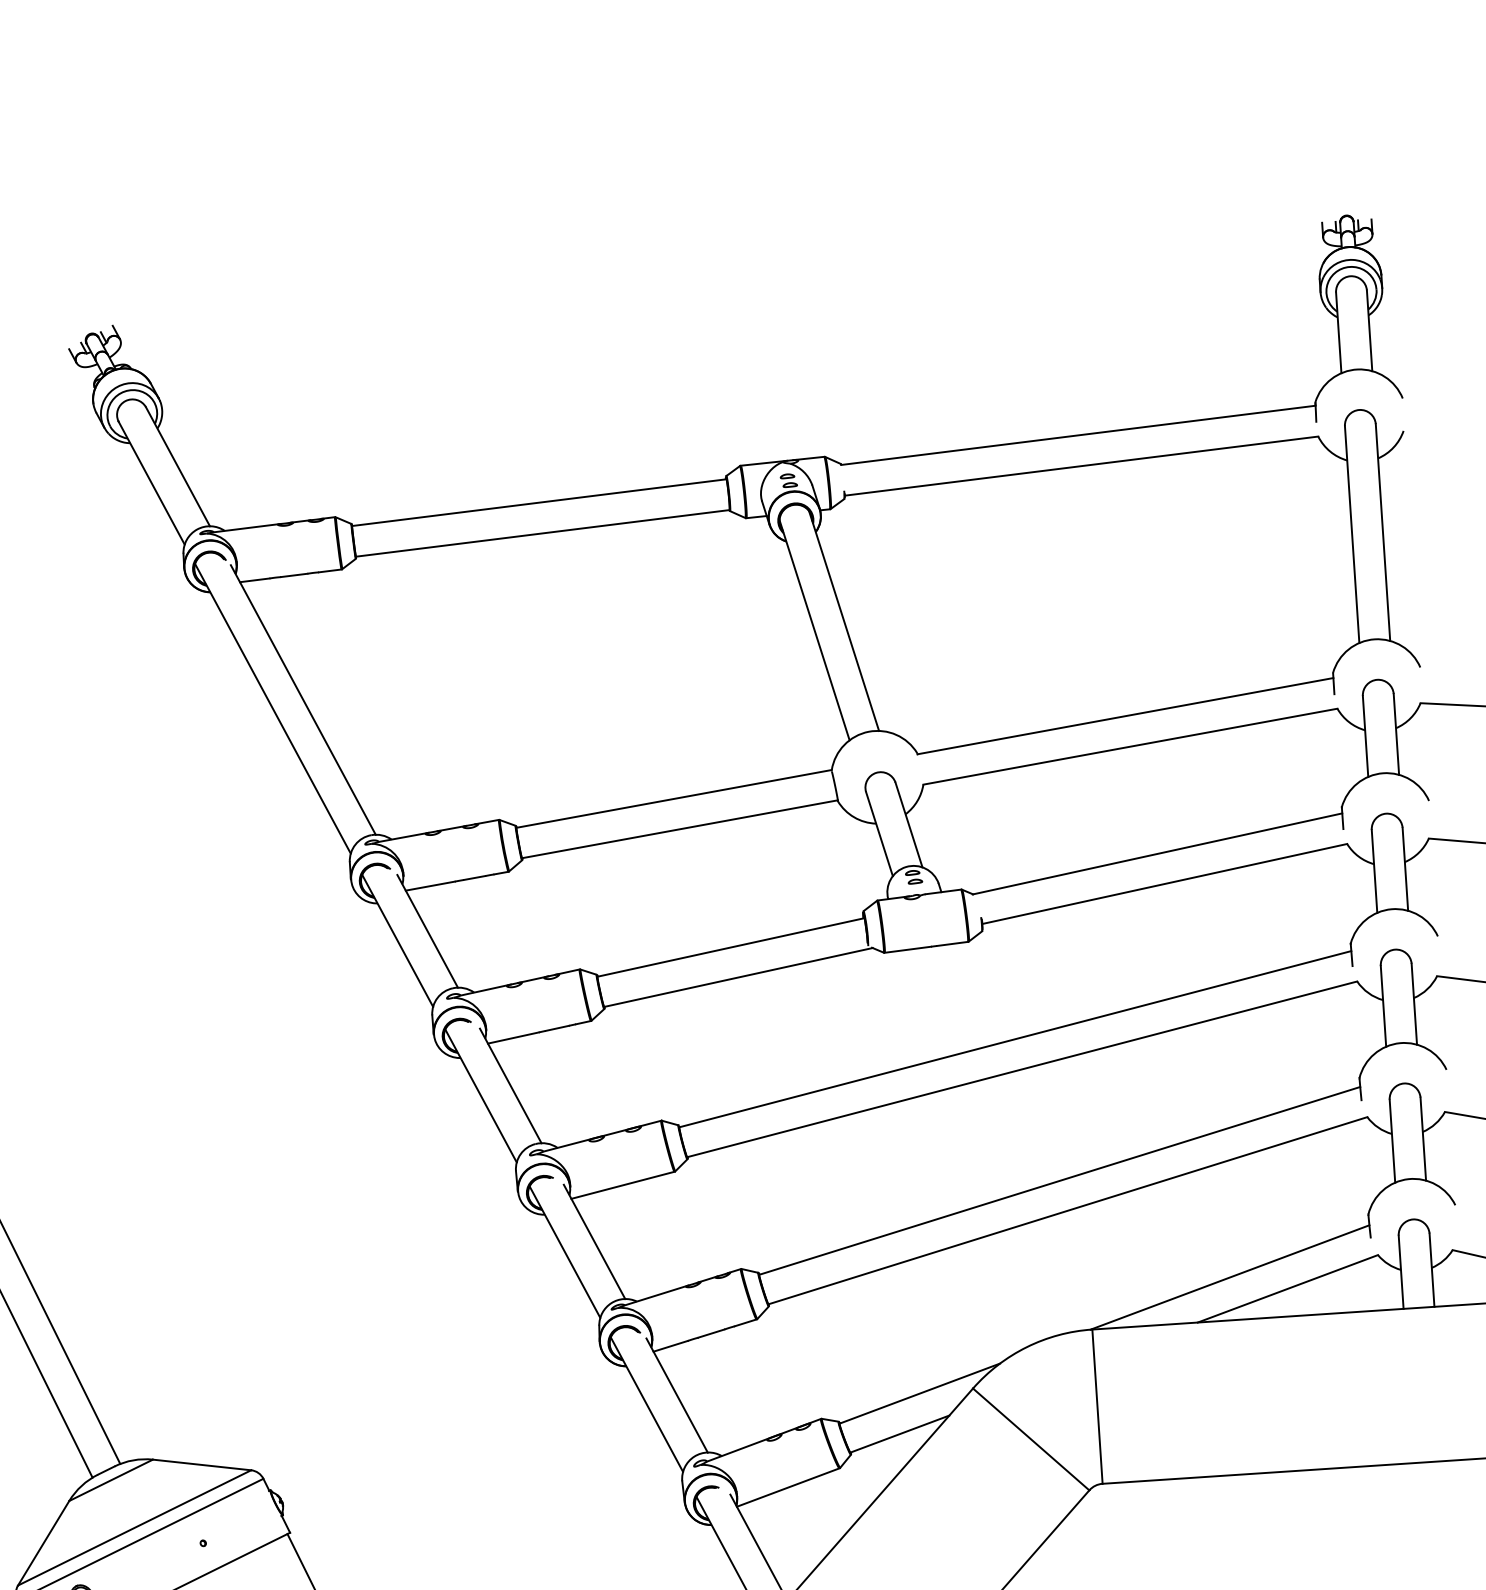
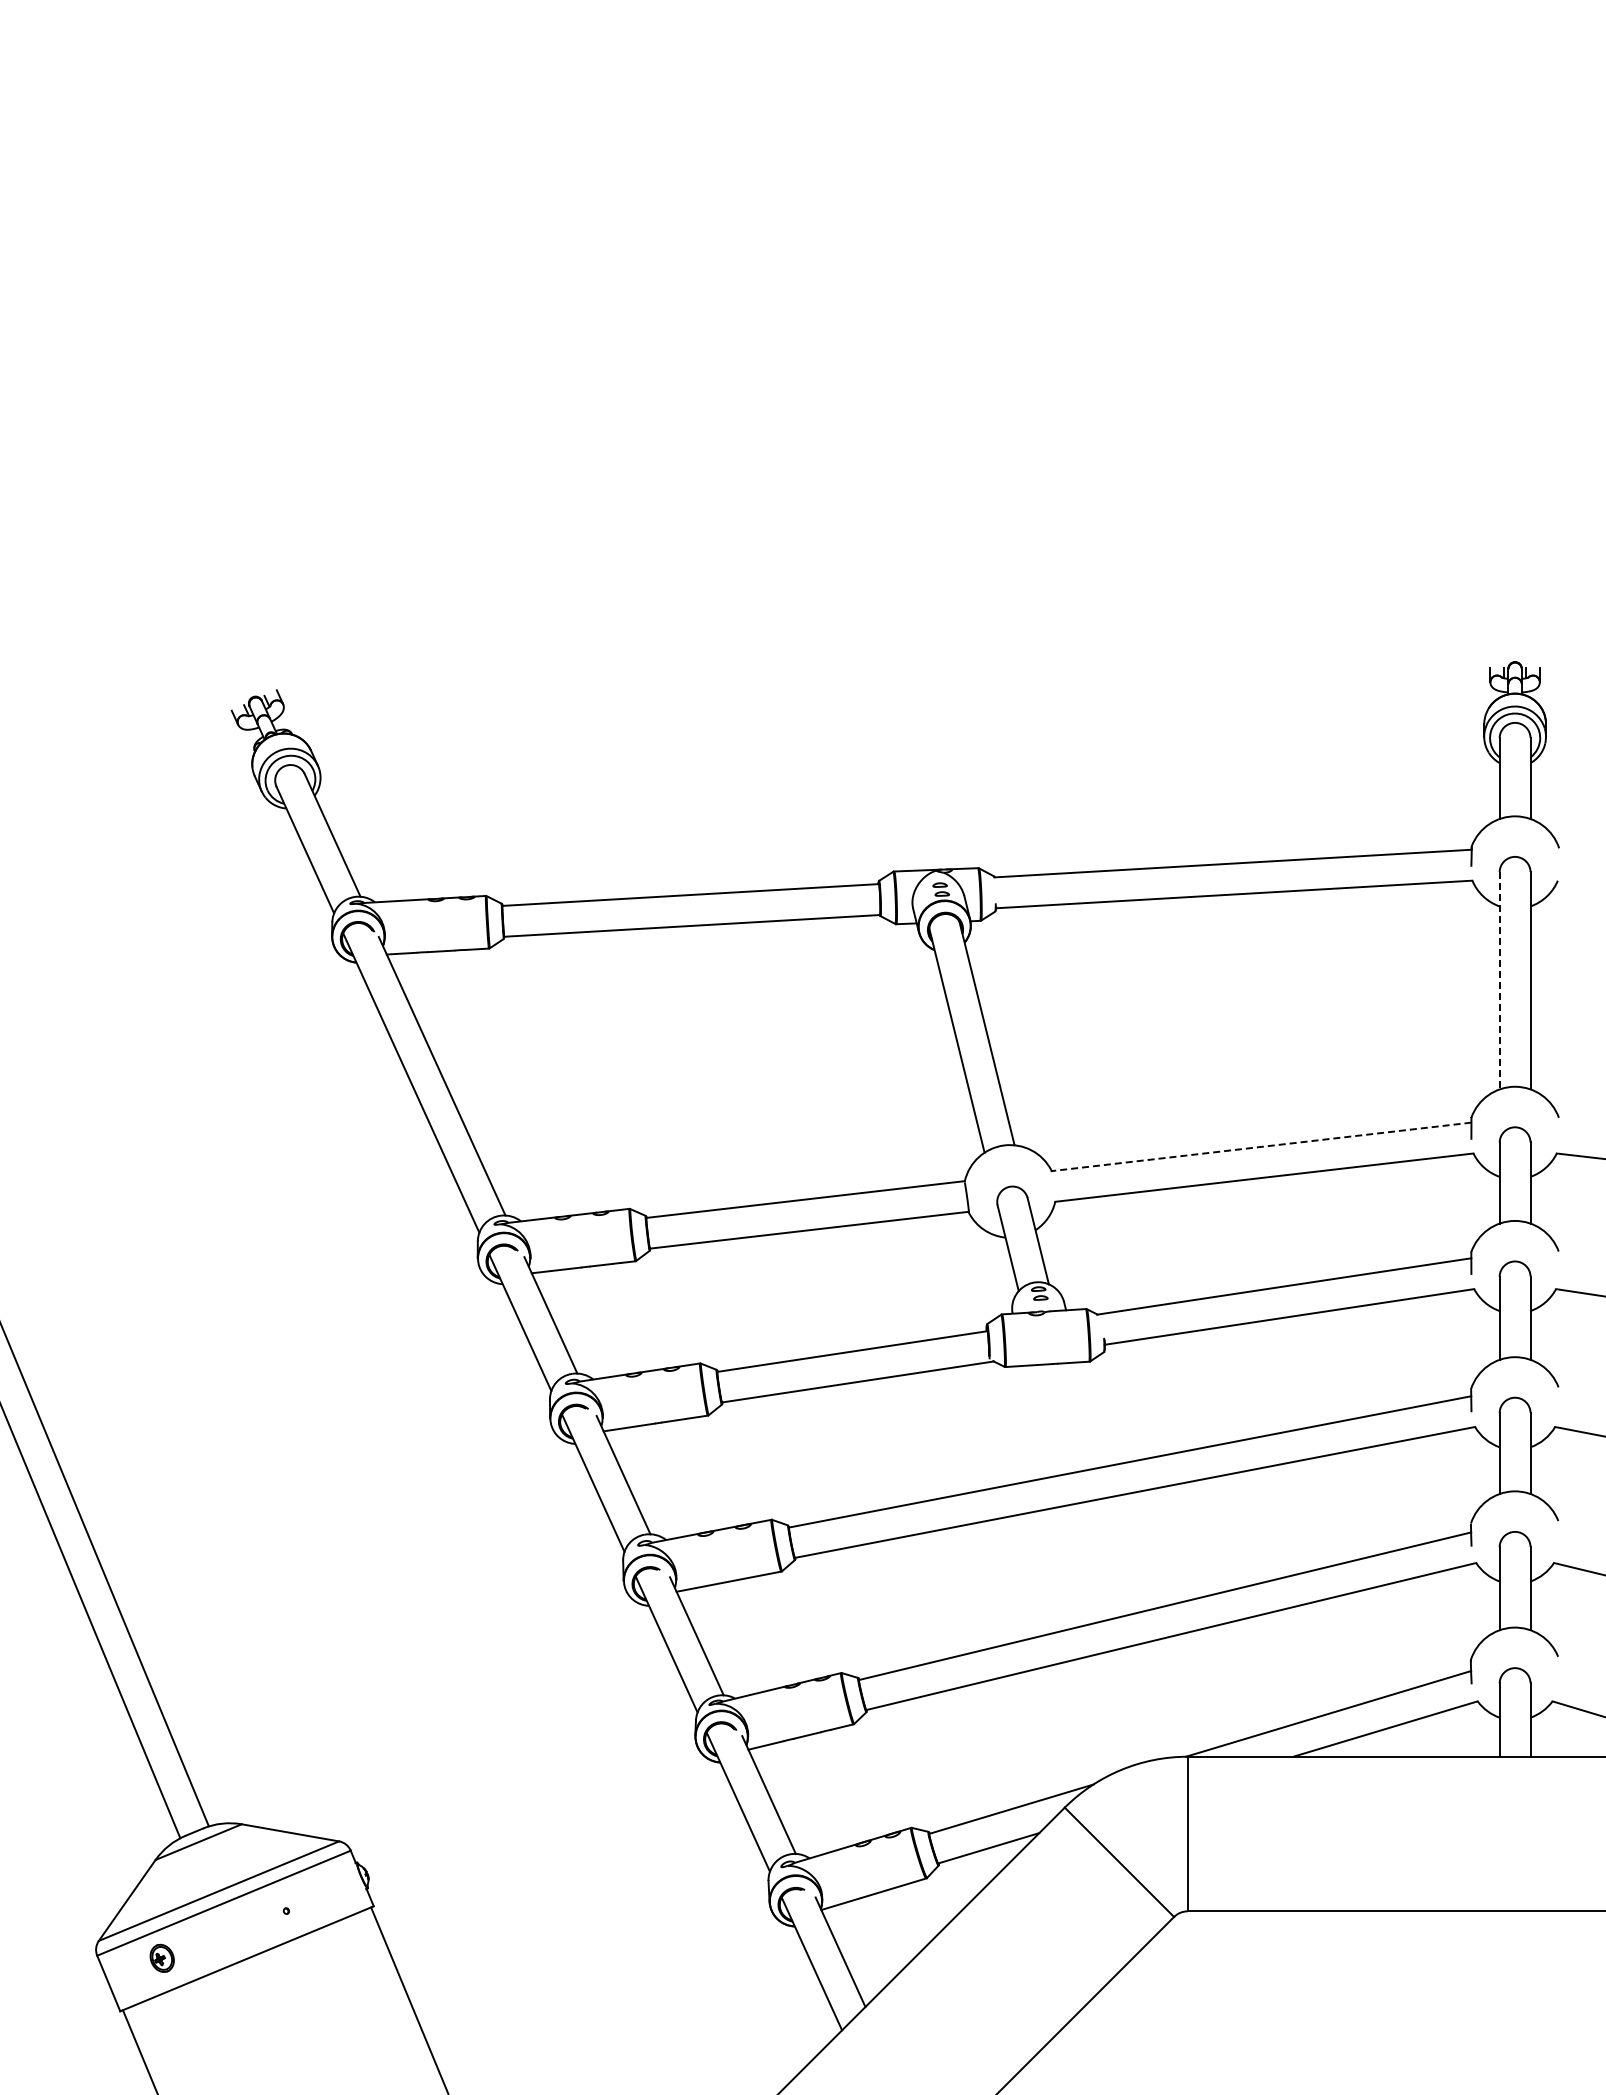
line: (1351, 534) -> (1499, 980), solid -> dashed
line: (1124, 715) -> (1260, 1146), solid -> dashed

